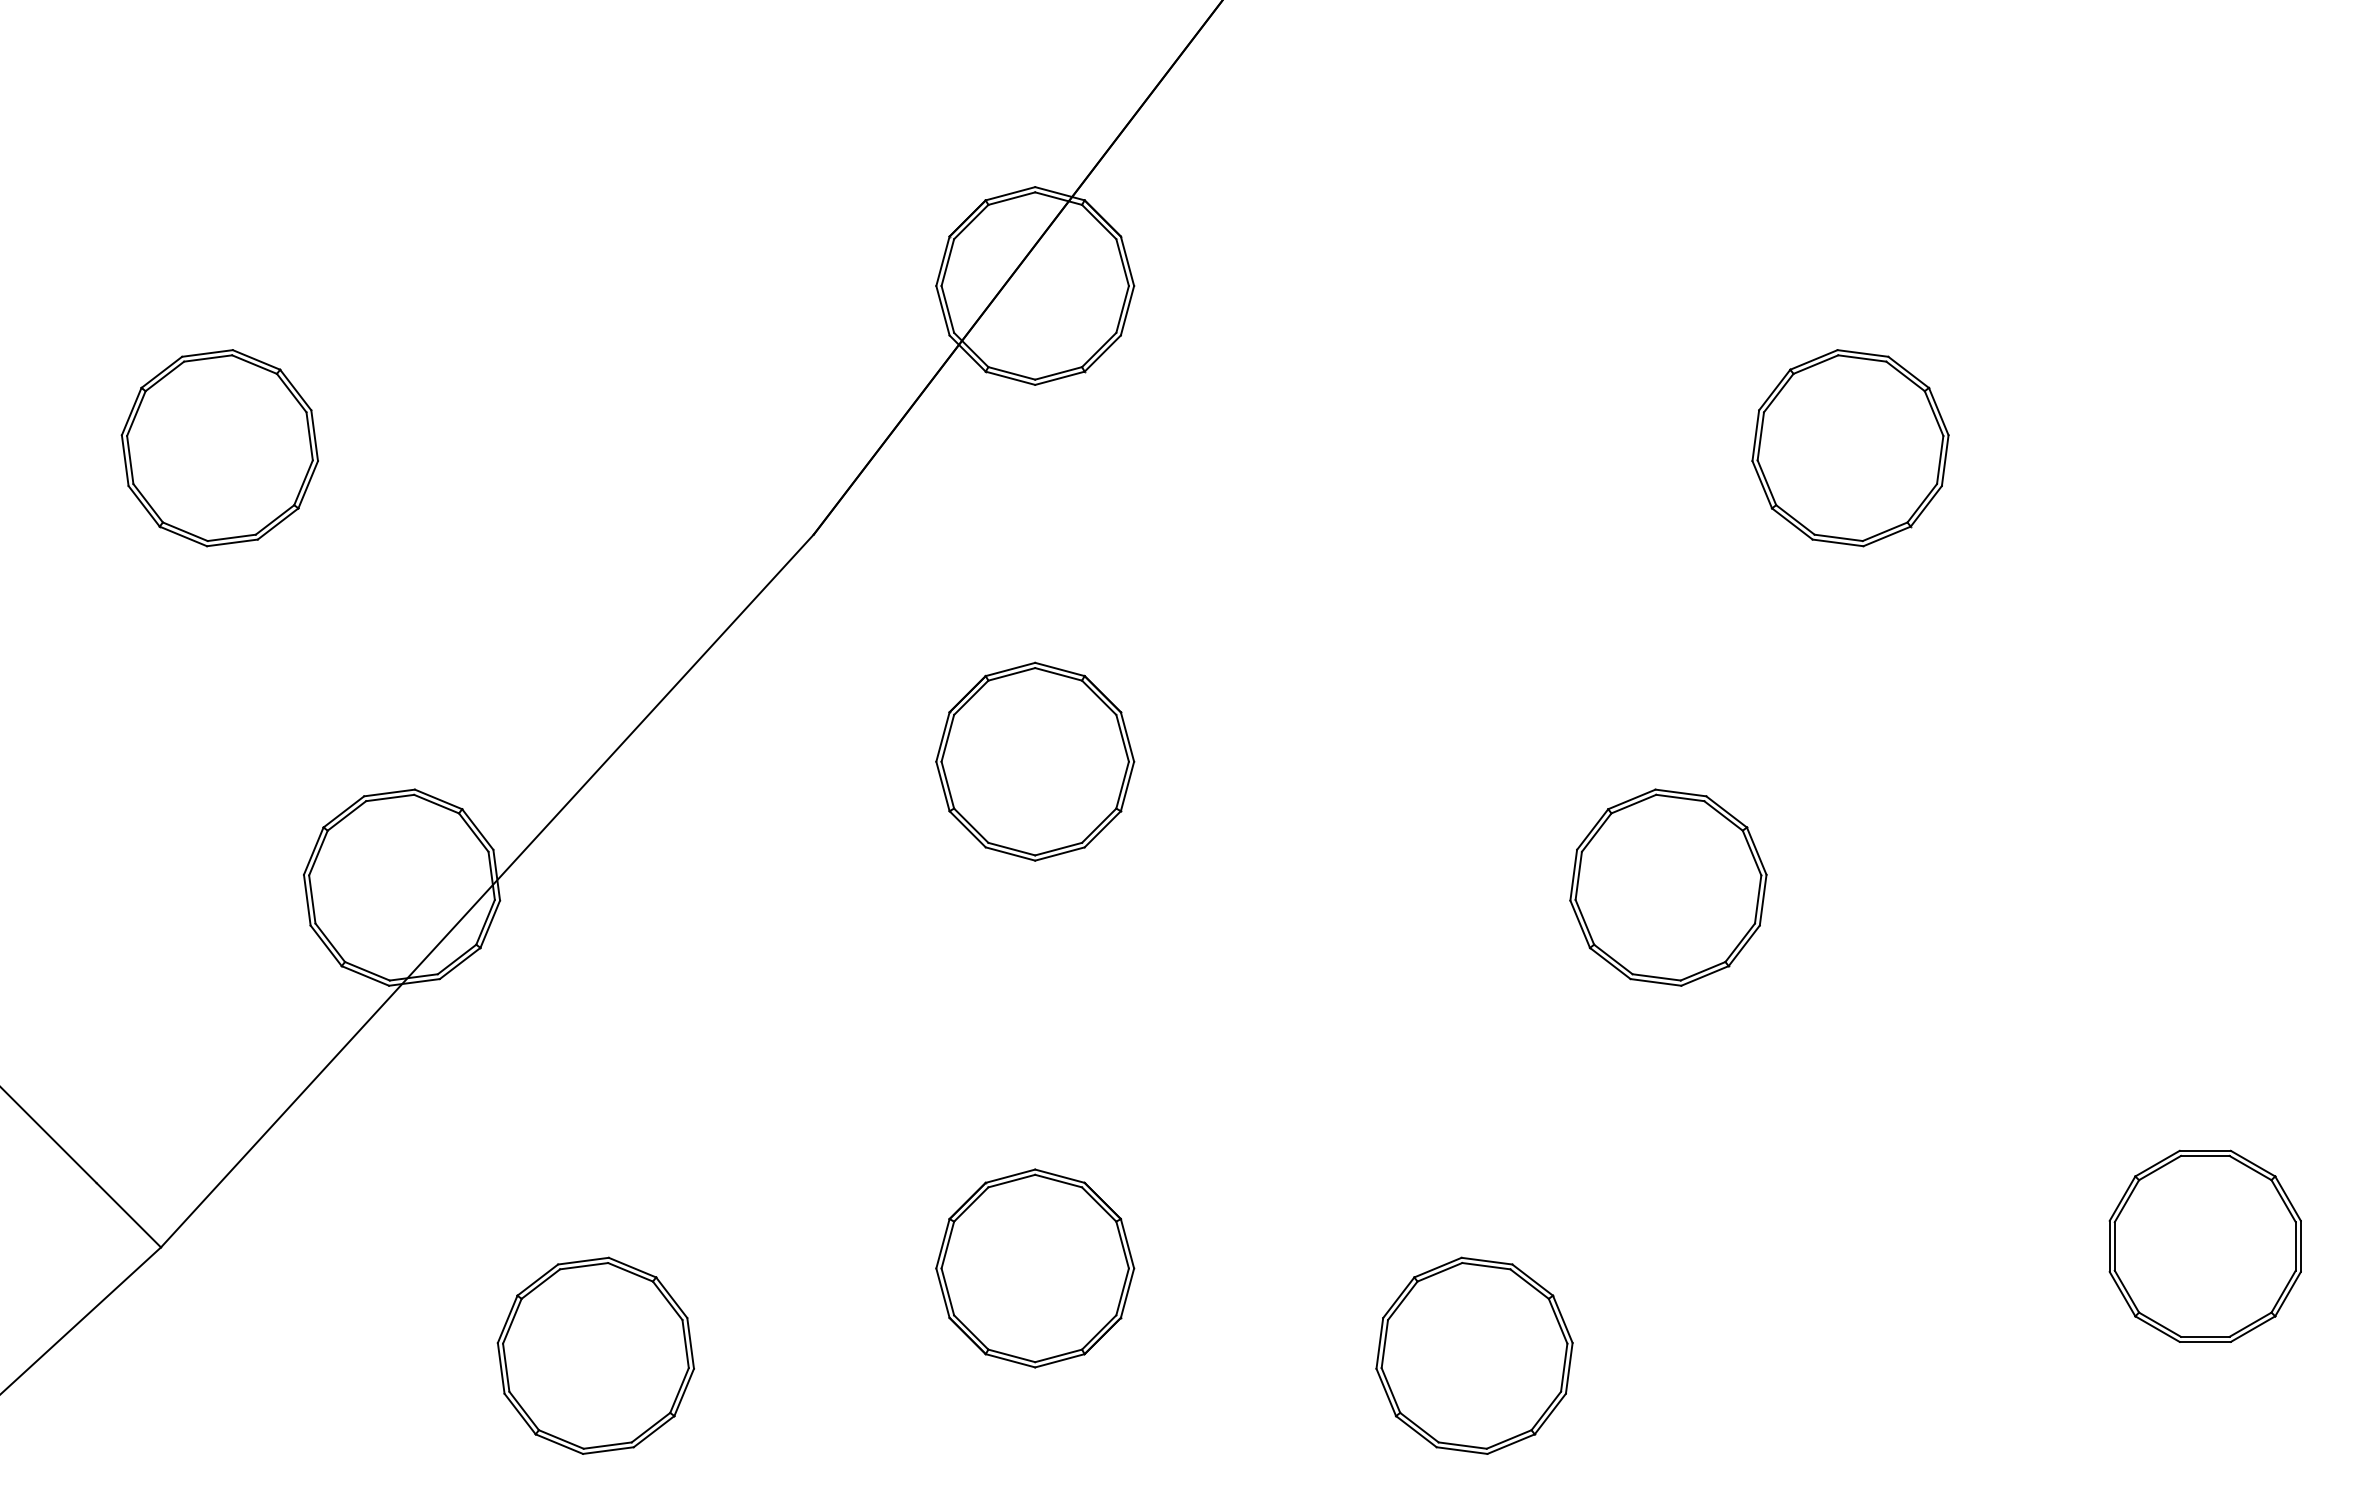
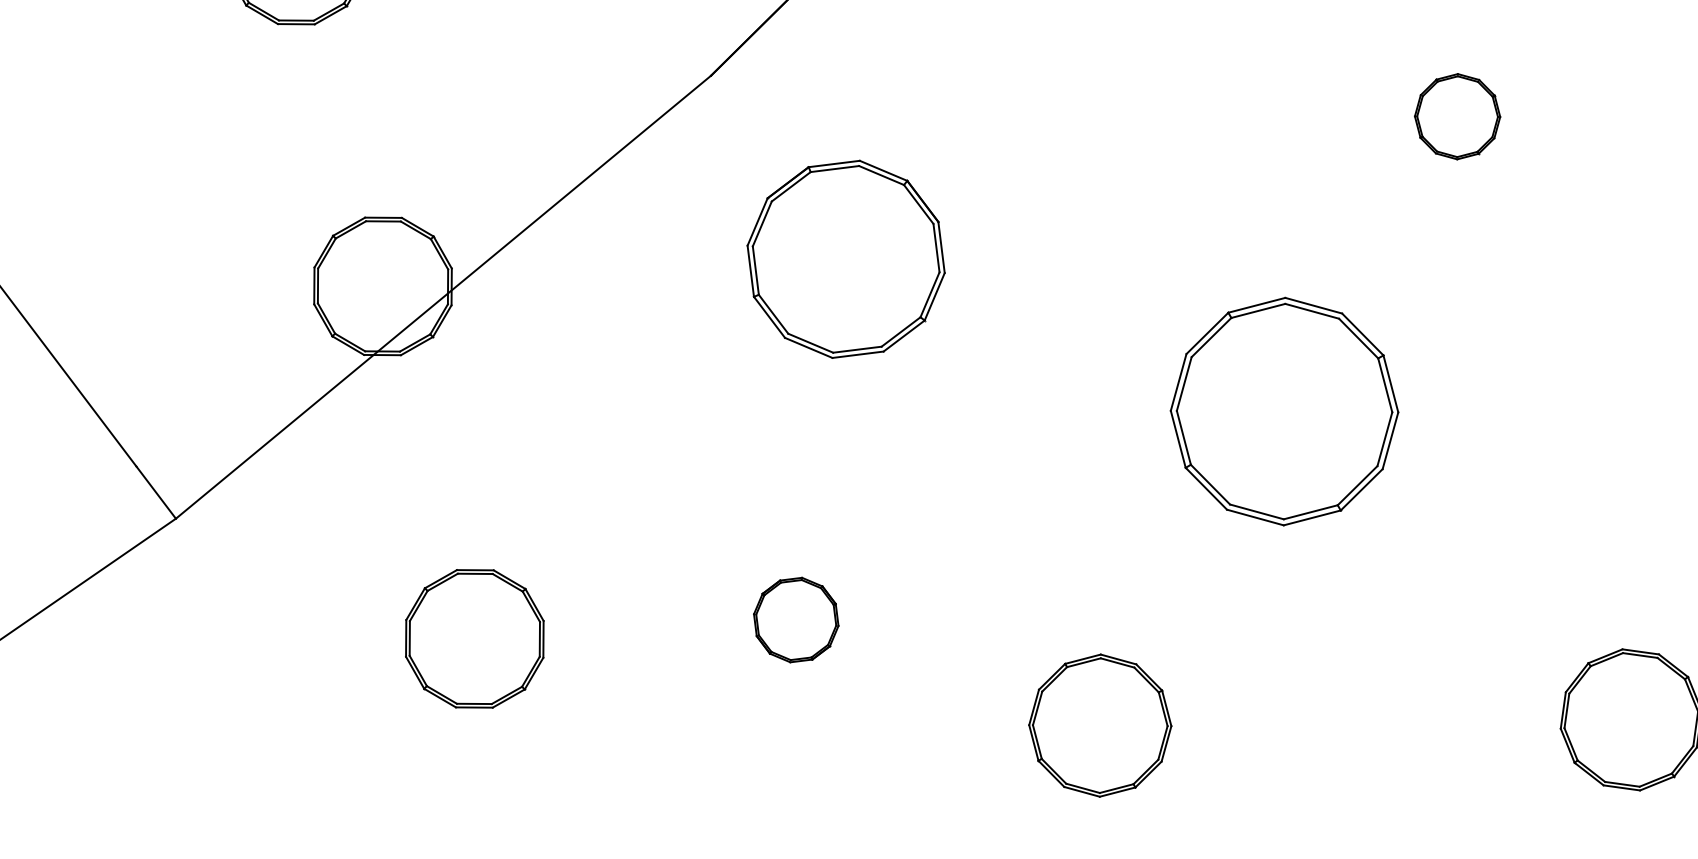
part: (1850, 448) -> (1457, 116), size x0.6
part: (1035, 761) -> (846, 259), size x1.4
part: (1668, 887) -> (1284, 411), size x1.6
part: (1035, 1268) -> (796, 620), size x0.6

